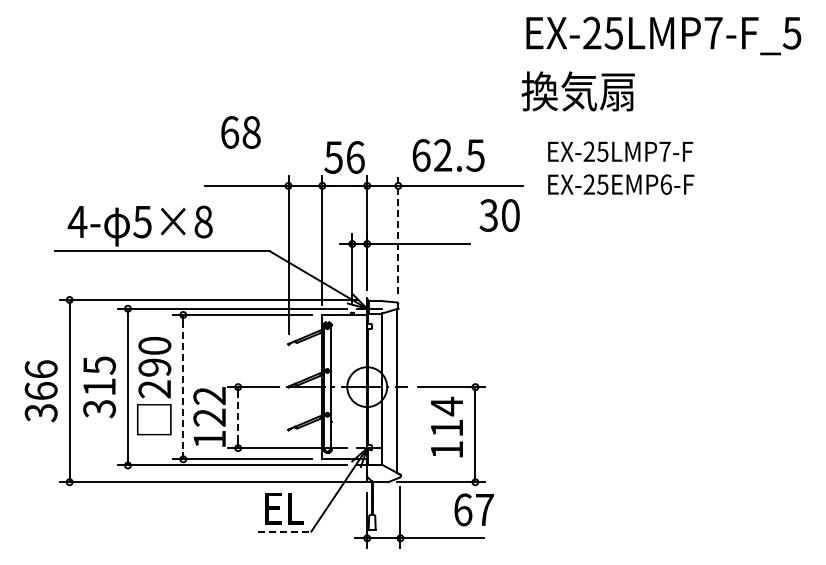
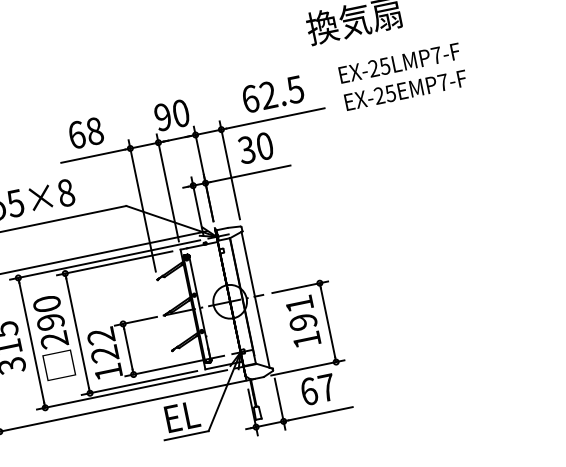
text: (240, 132) -> (85, 133), moved
text: (448, 155) -> (273, 94), moved
text: (344, 157) -> (171, 115), 56 -> 90
text: (665, 184) -> (442, 82), EX-25EMP6-F -> EX-25EMP7-F
text: (499, 215) -> (255, 148), moved
line: (398, 234) -> (229, 169), dashed -> solid
line: (183, 387) -> (77, 333), dashed -> solid
text: (446, 416) -> (300, 312), 114 -> 191
line: (238, 417) -> (128, 349), dashed -> solid
text: (473, 509) -> (317, 389), moved
line: (284, 531) -> (186, 435), dashed -> solid

